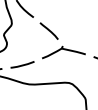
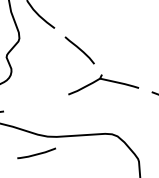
line: (22, 64) -> (36, 152), moved

